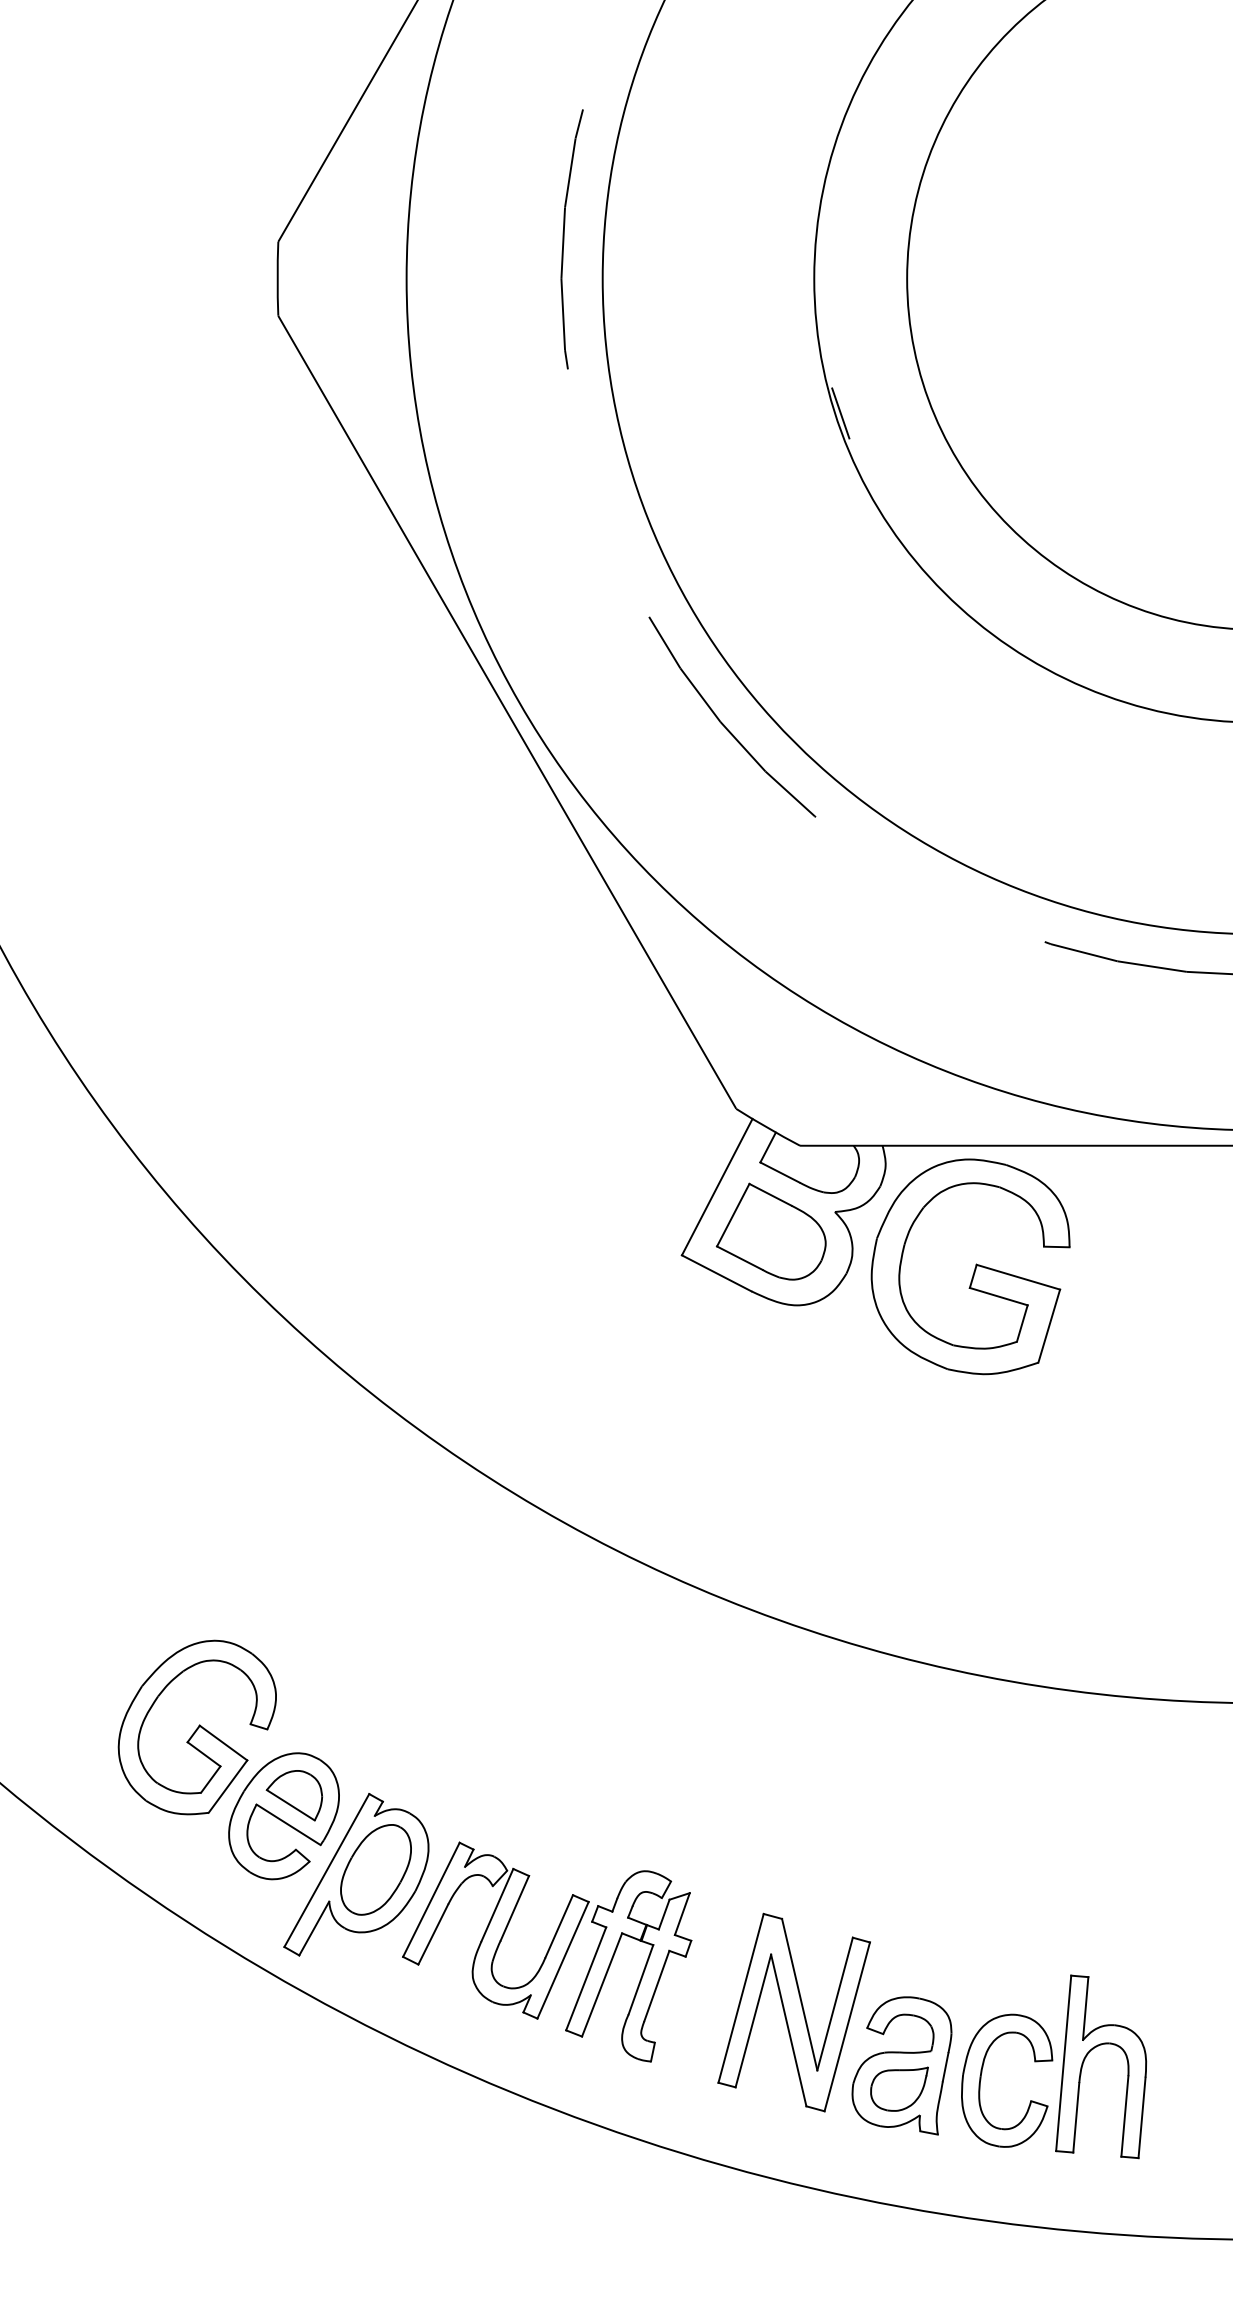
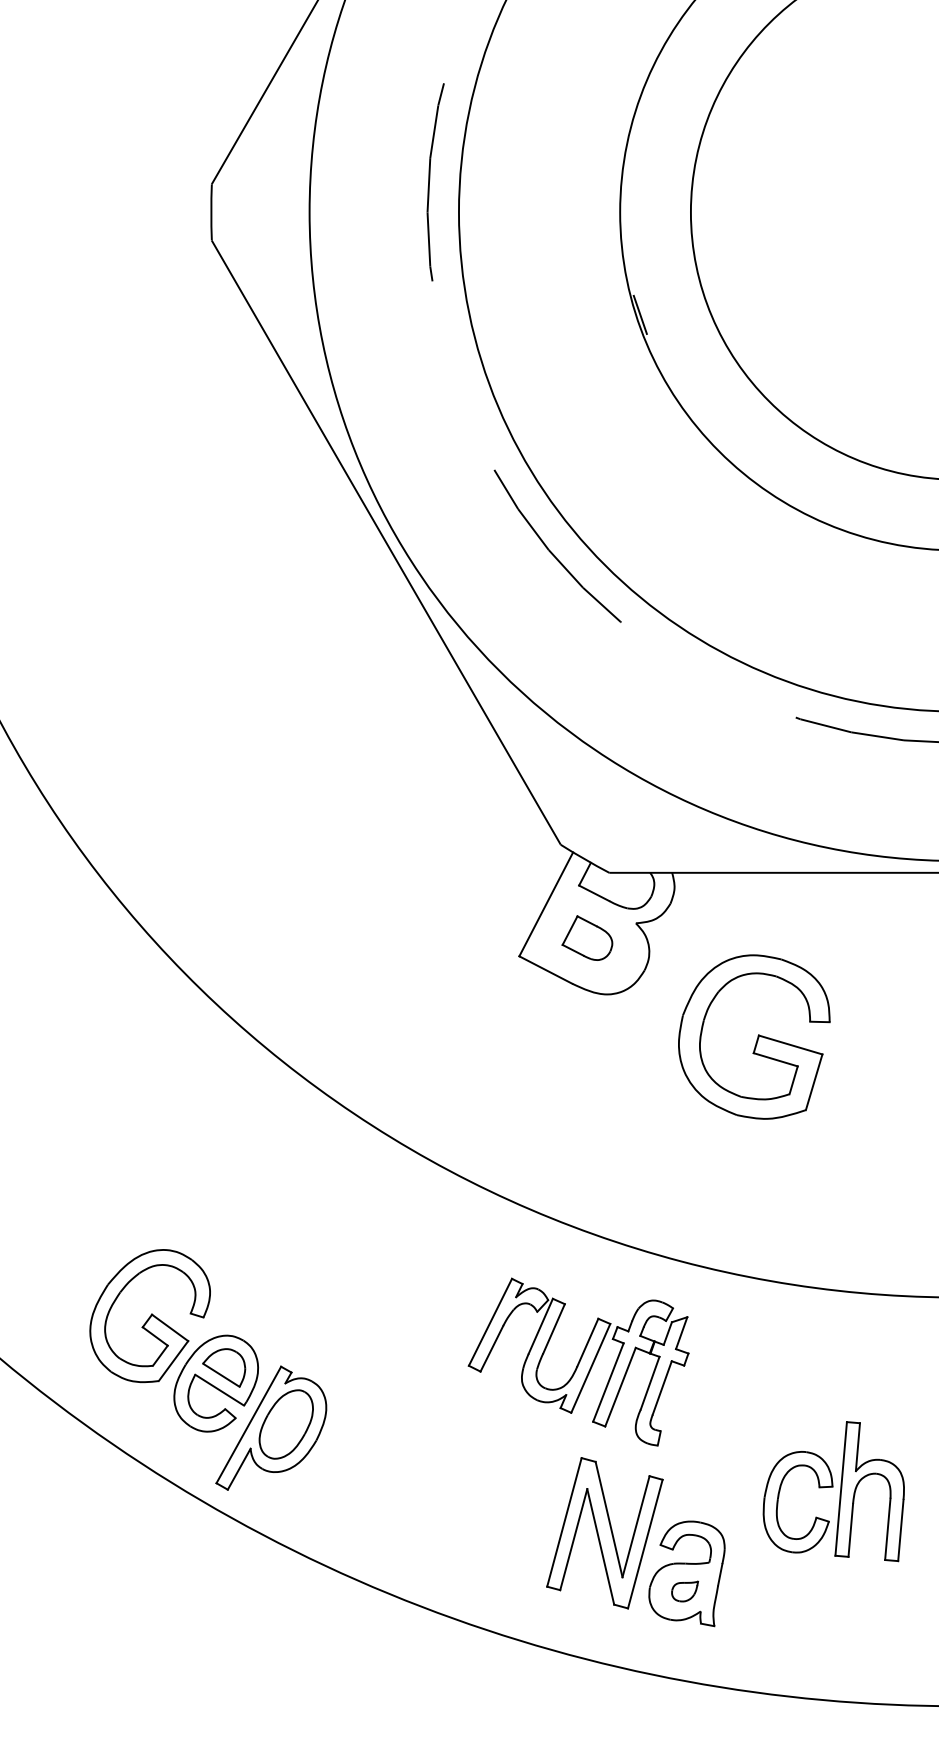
part: (771, 1230) -> (587, 937), size x0.6
part: (970, 1266) -> (754, 1036), moved
part: (546, 1951) -> (578, 1361), moved
part: (1053, 2066) -> (833, 1491), moved
part: (898, 2089) -> (684, 1591), size x0.6

